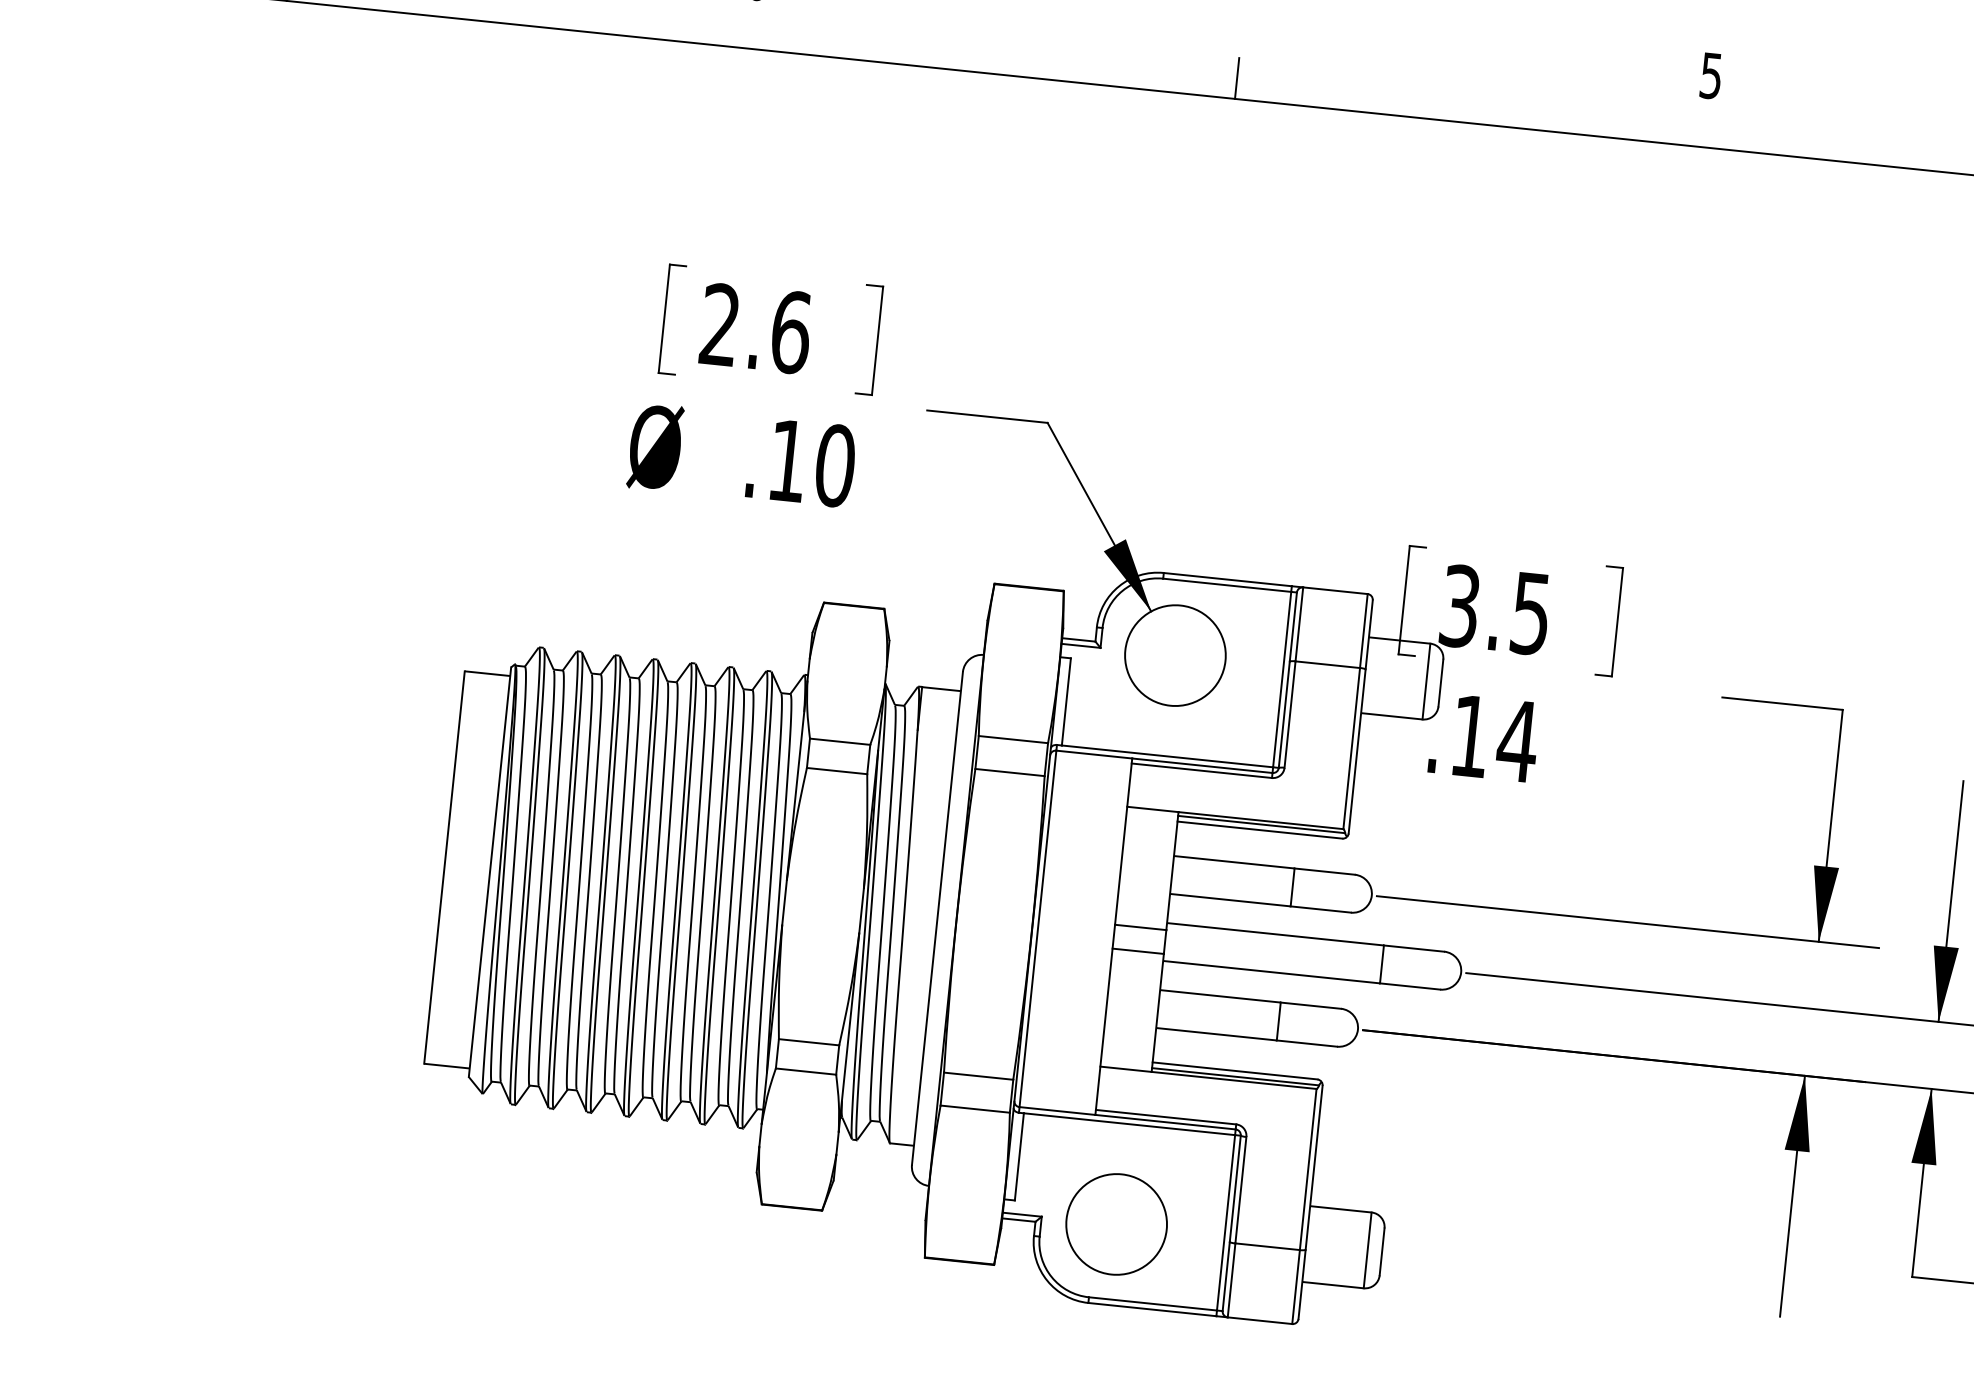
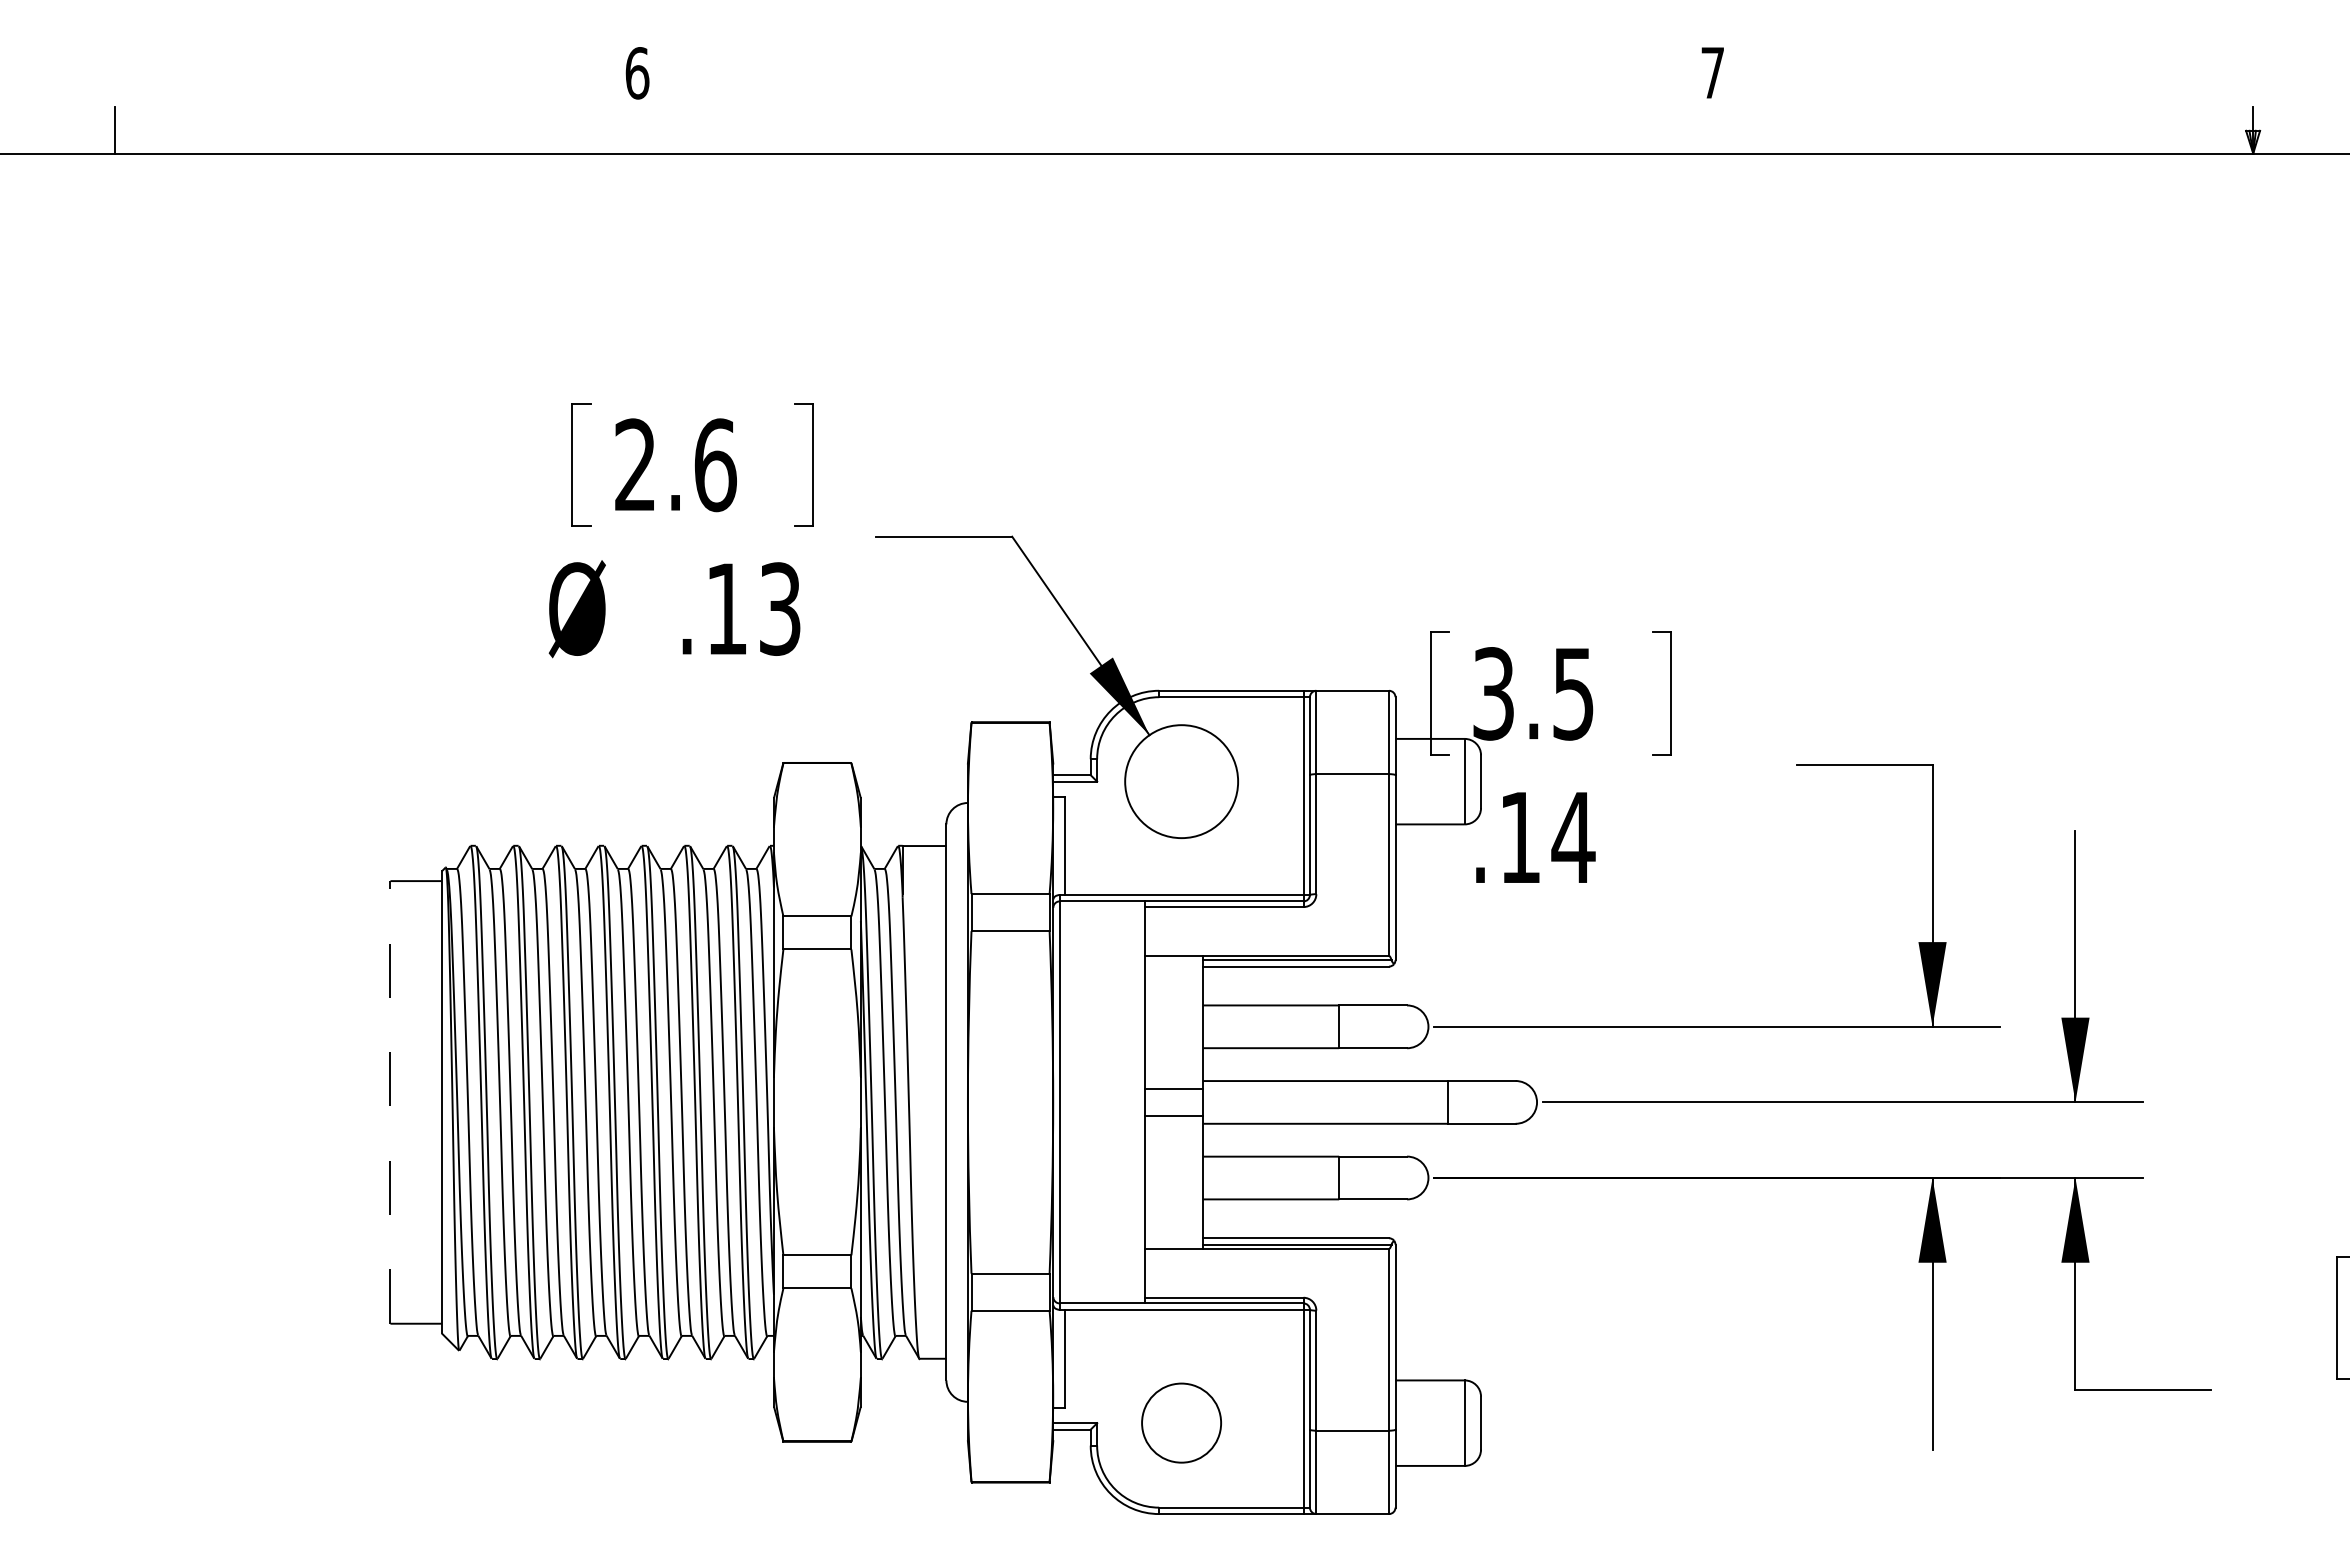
text: (1711, 76) -> (1712, 73), 5 -> 7
line: (1236, 78) -> (1183, 130), removed
text: (835, 465) -> (780, 608), .10 -> .13
line: (444, 866) -> (390, 1101), solid -> dashed
circle: (1116, 1223) -> (1181, 1422), size x0.7

